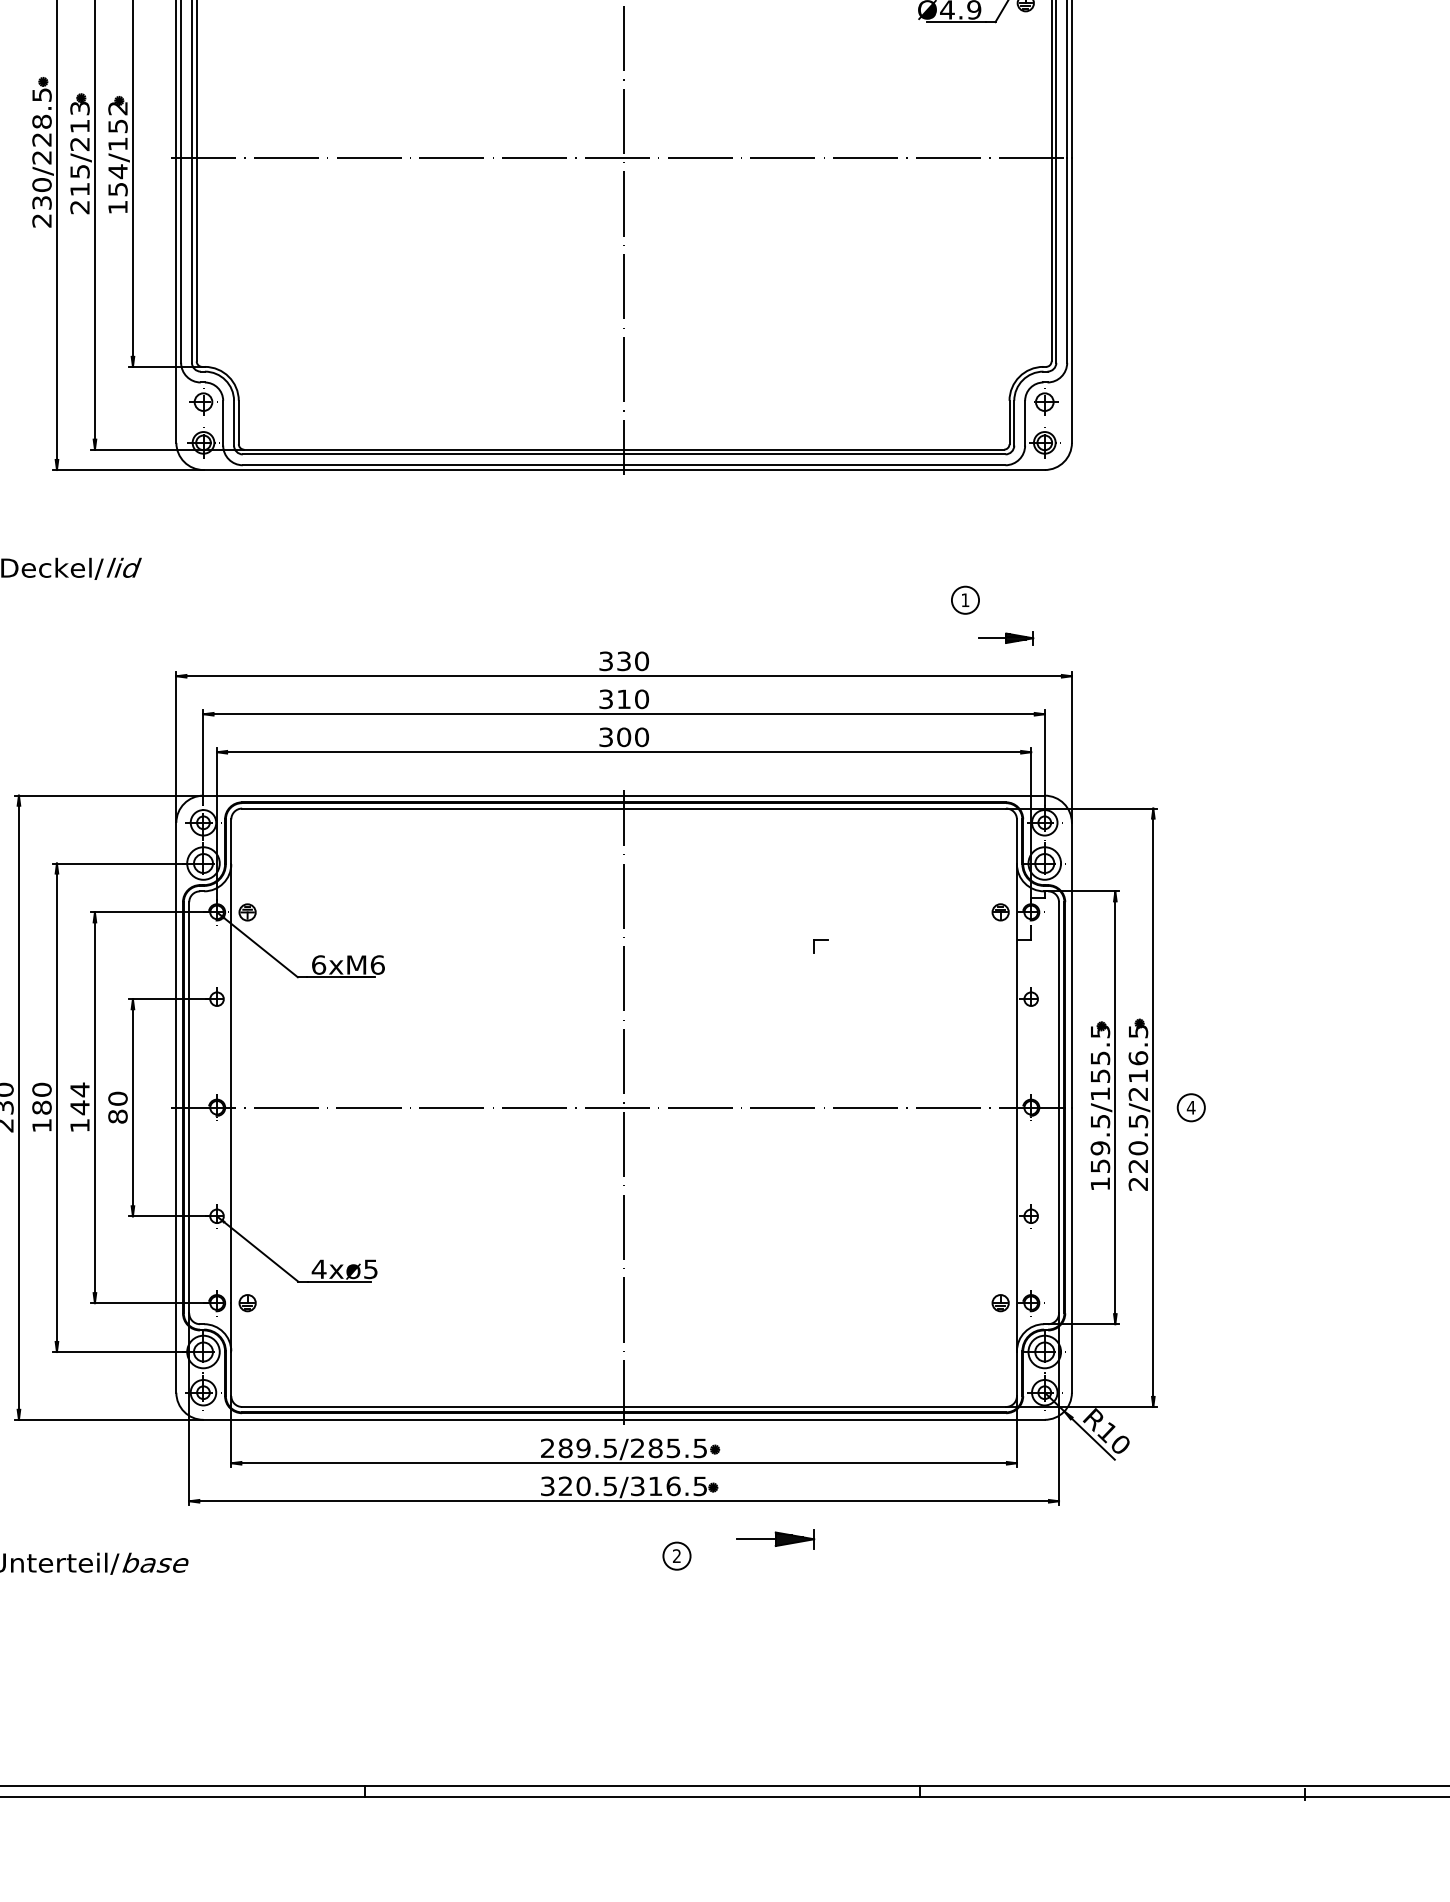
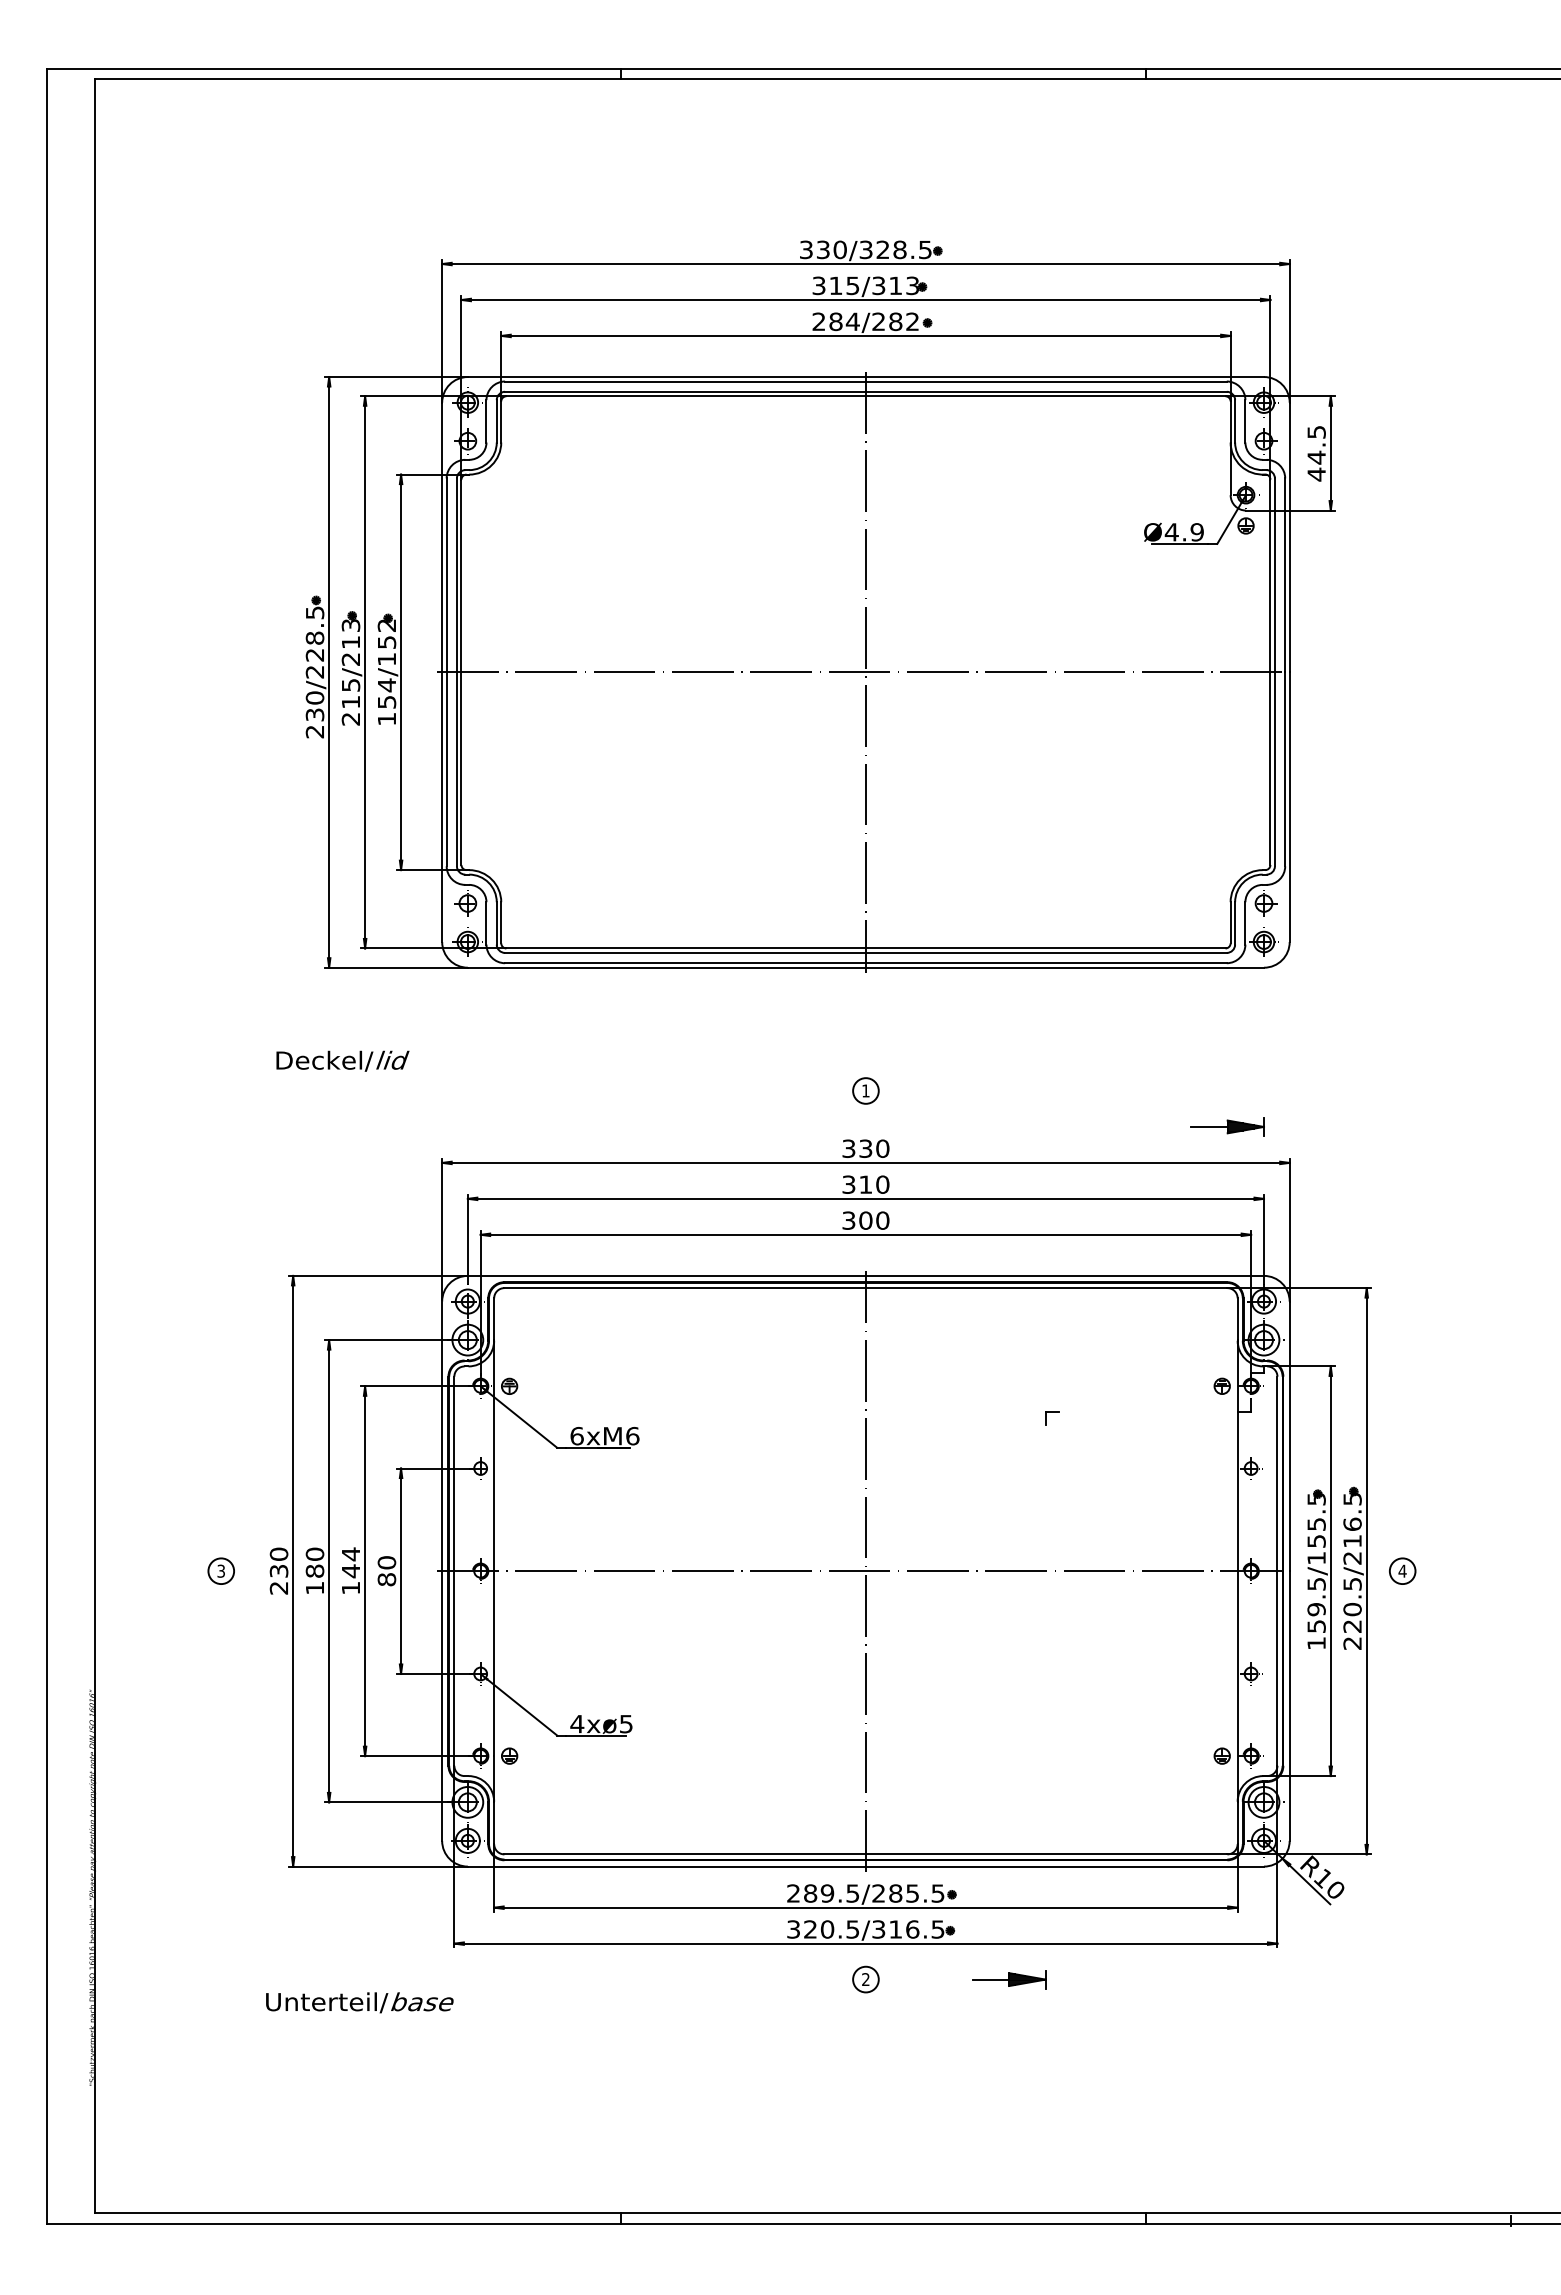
part: (965, 599) -> (865, 1090), moved
part: (1006, 637) -> (1227, 1126), size x1.43
part: (676, 1556) -> (865, 1979), moved

